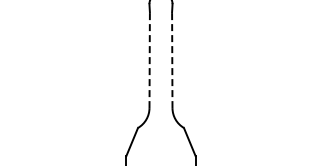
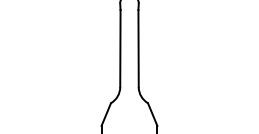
line: (149, 60) -> (120, 48), dashed -> solid
line: (172, 60) -> (138, 48), dashed -> solid

